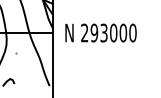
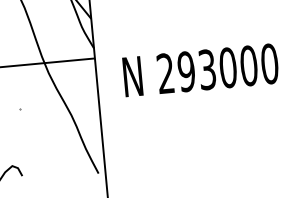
text: (100, 32) -> (199, 69), moved

